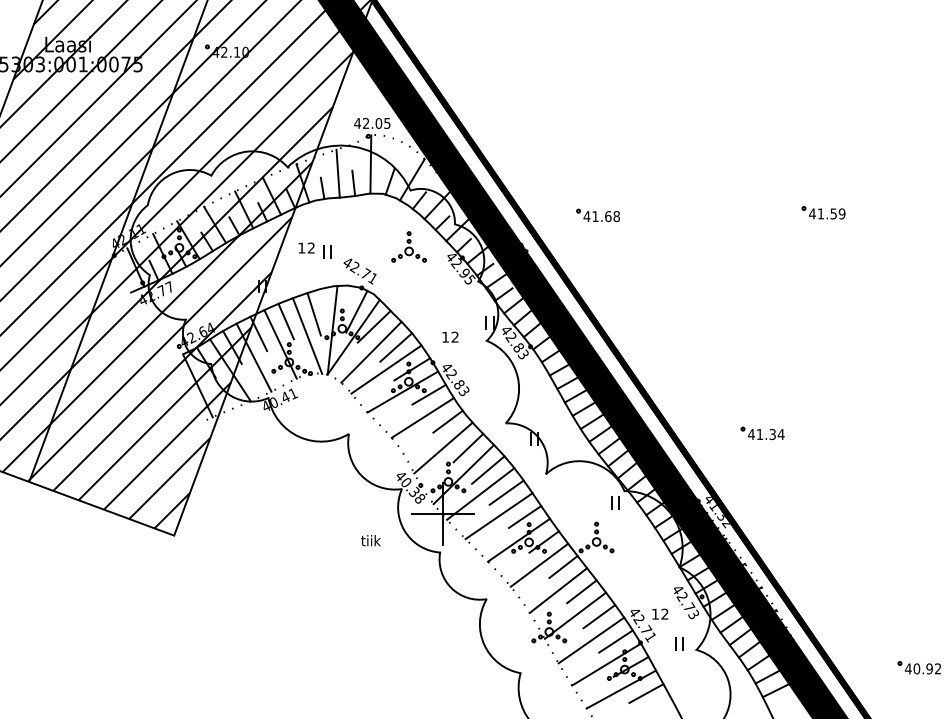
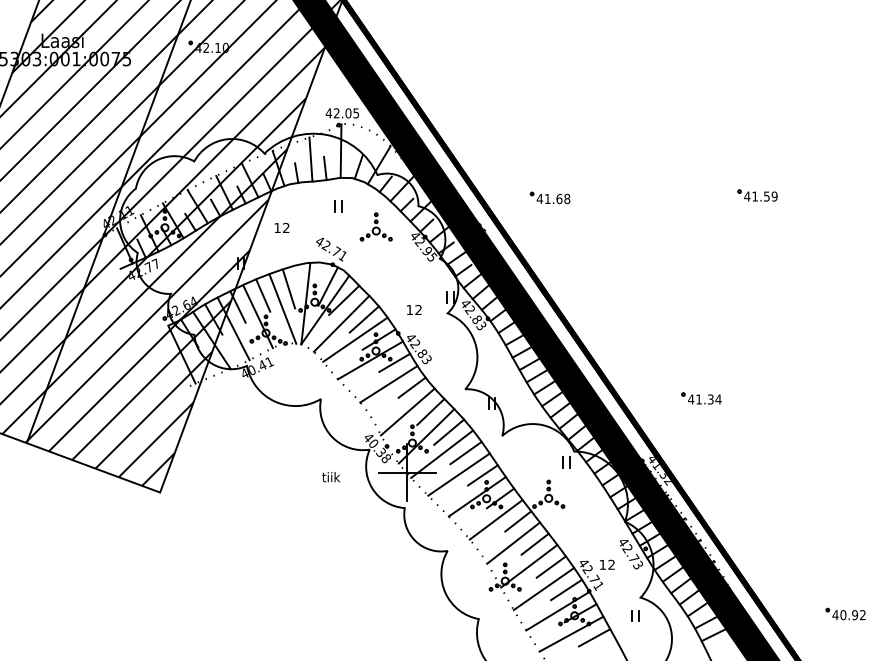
part: (327, 251) -> (338, 206), moved
text: (370, 541) -> (330, 477), moved
part: (678, 643) -> (635, 615), moved

